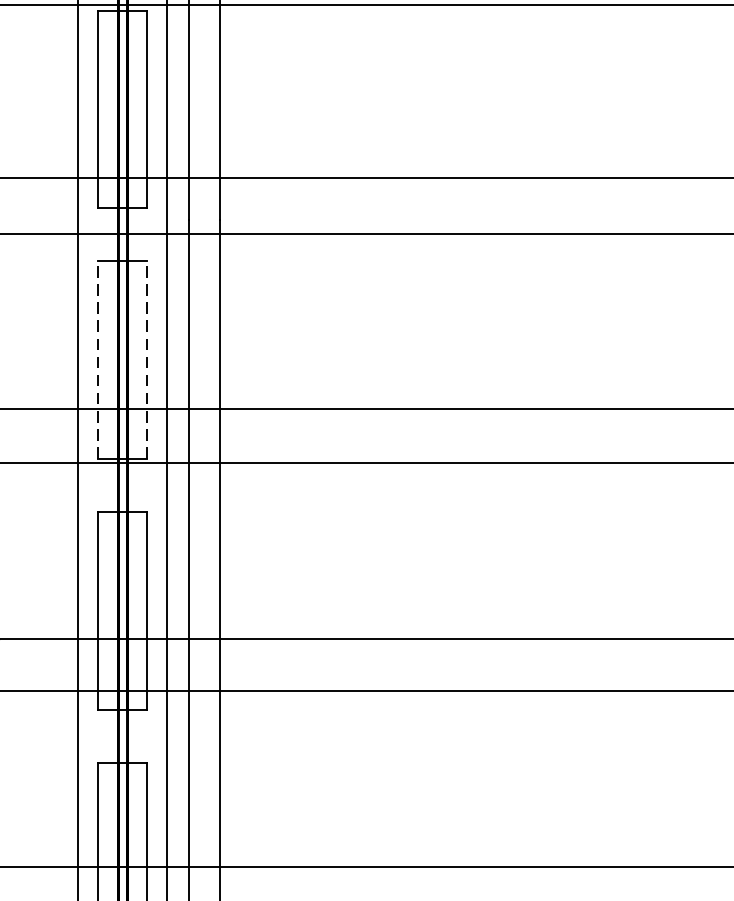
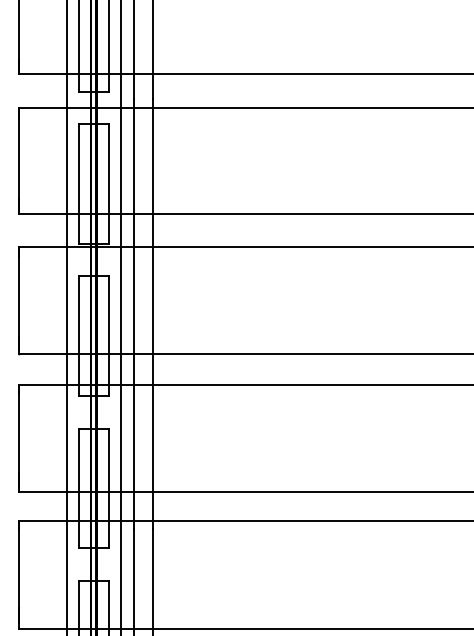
line: (97, 360) -> (78, 184), dashed -> solid
line: (146, 360) -> (108, 184), dashed -> solid

